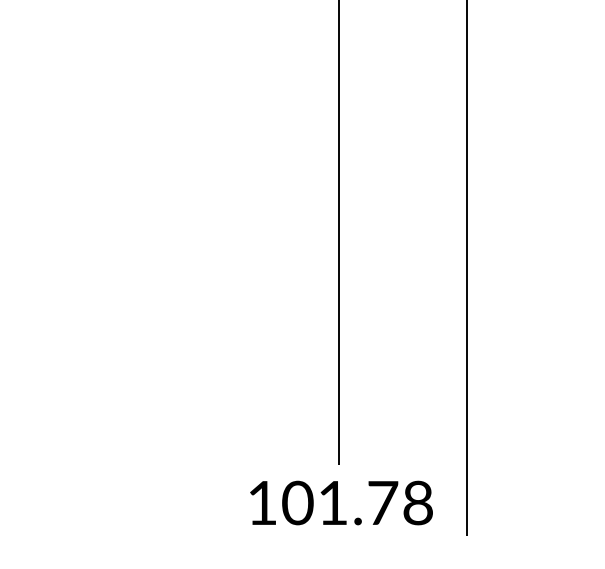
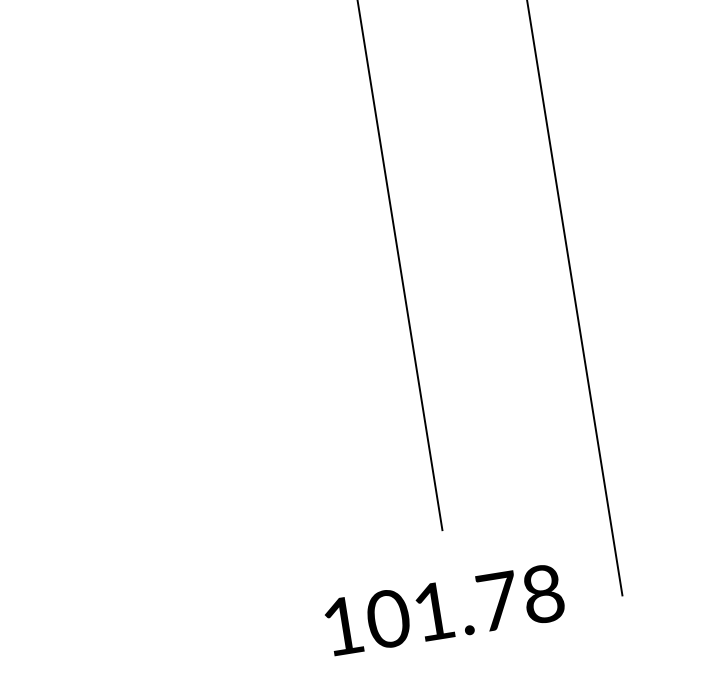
text: (341, 502) -> (444, 609), moved

